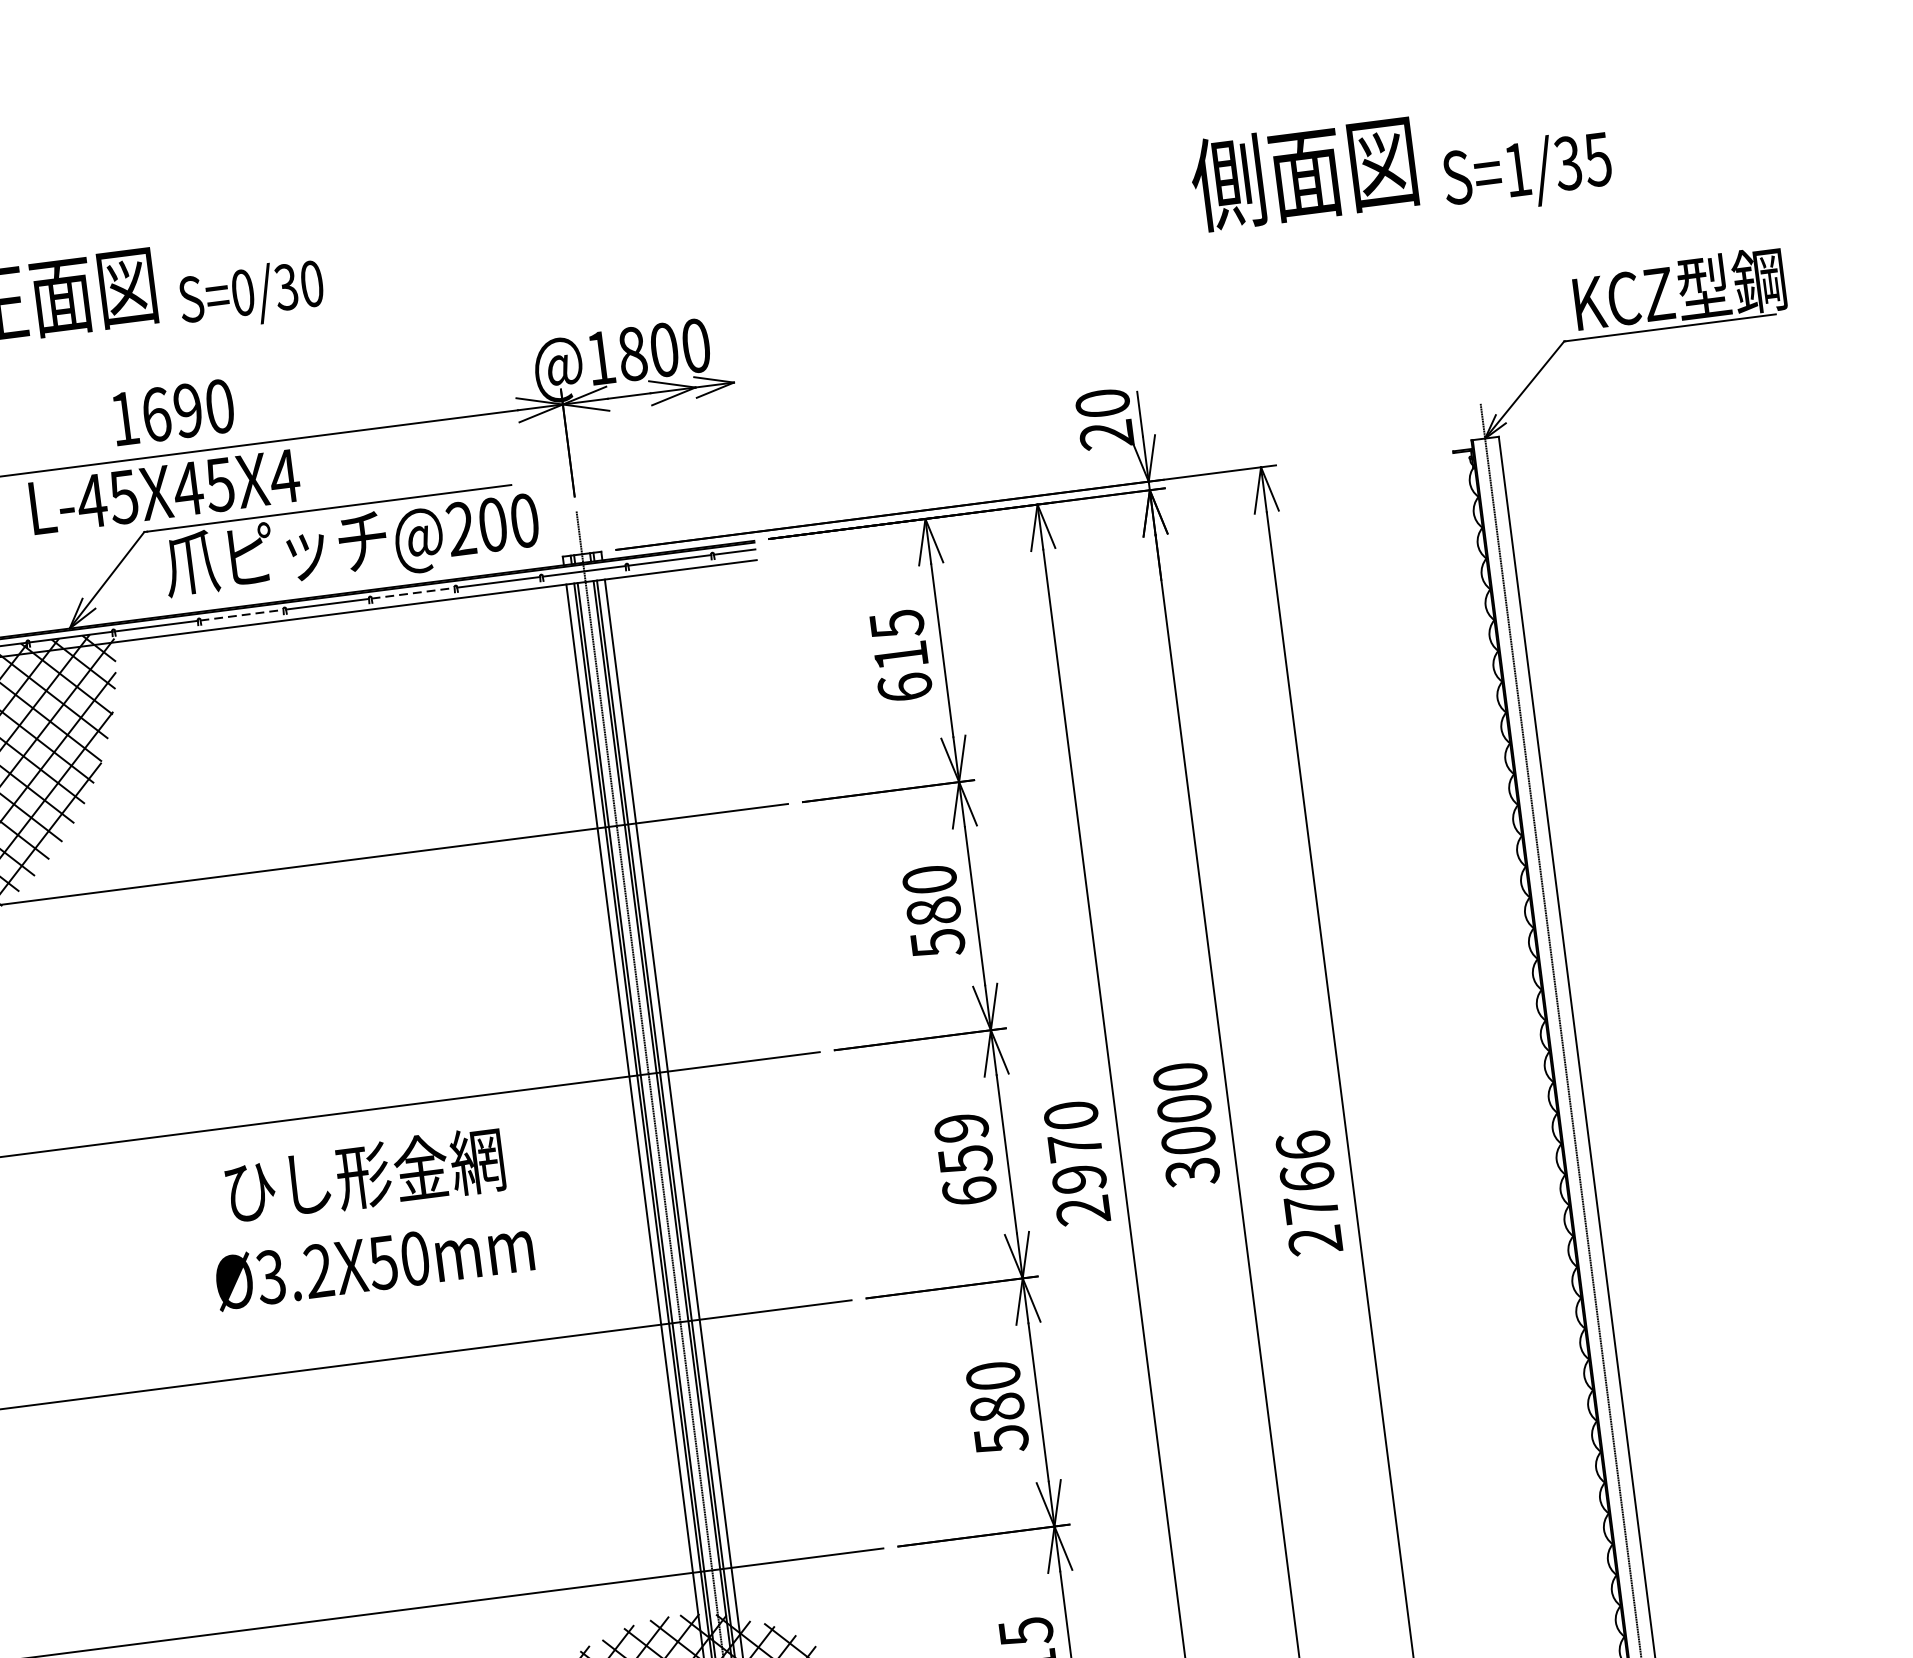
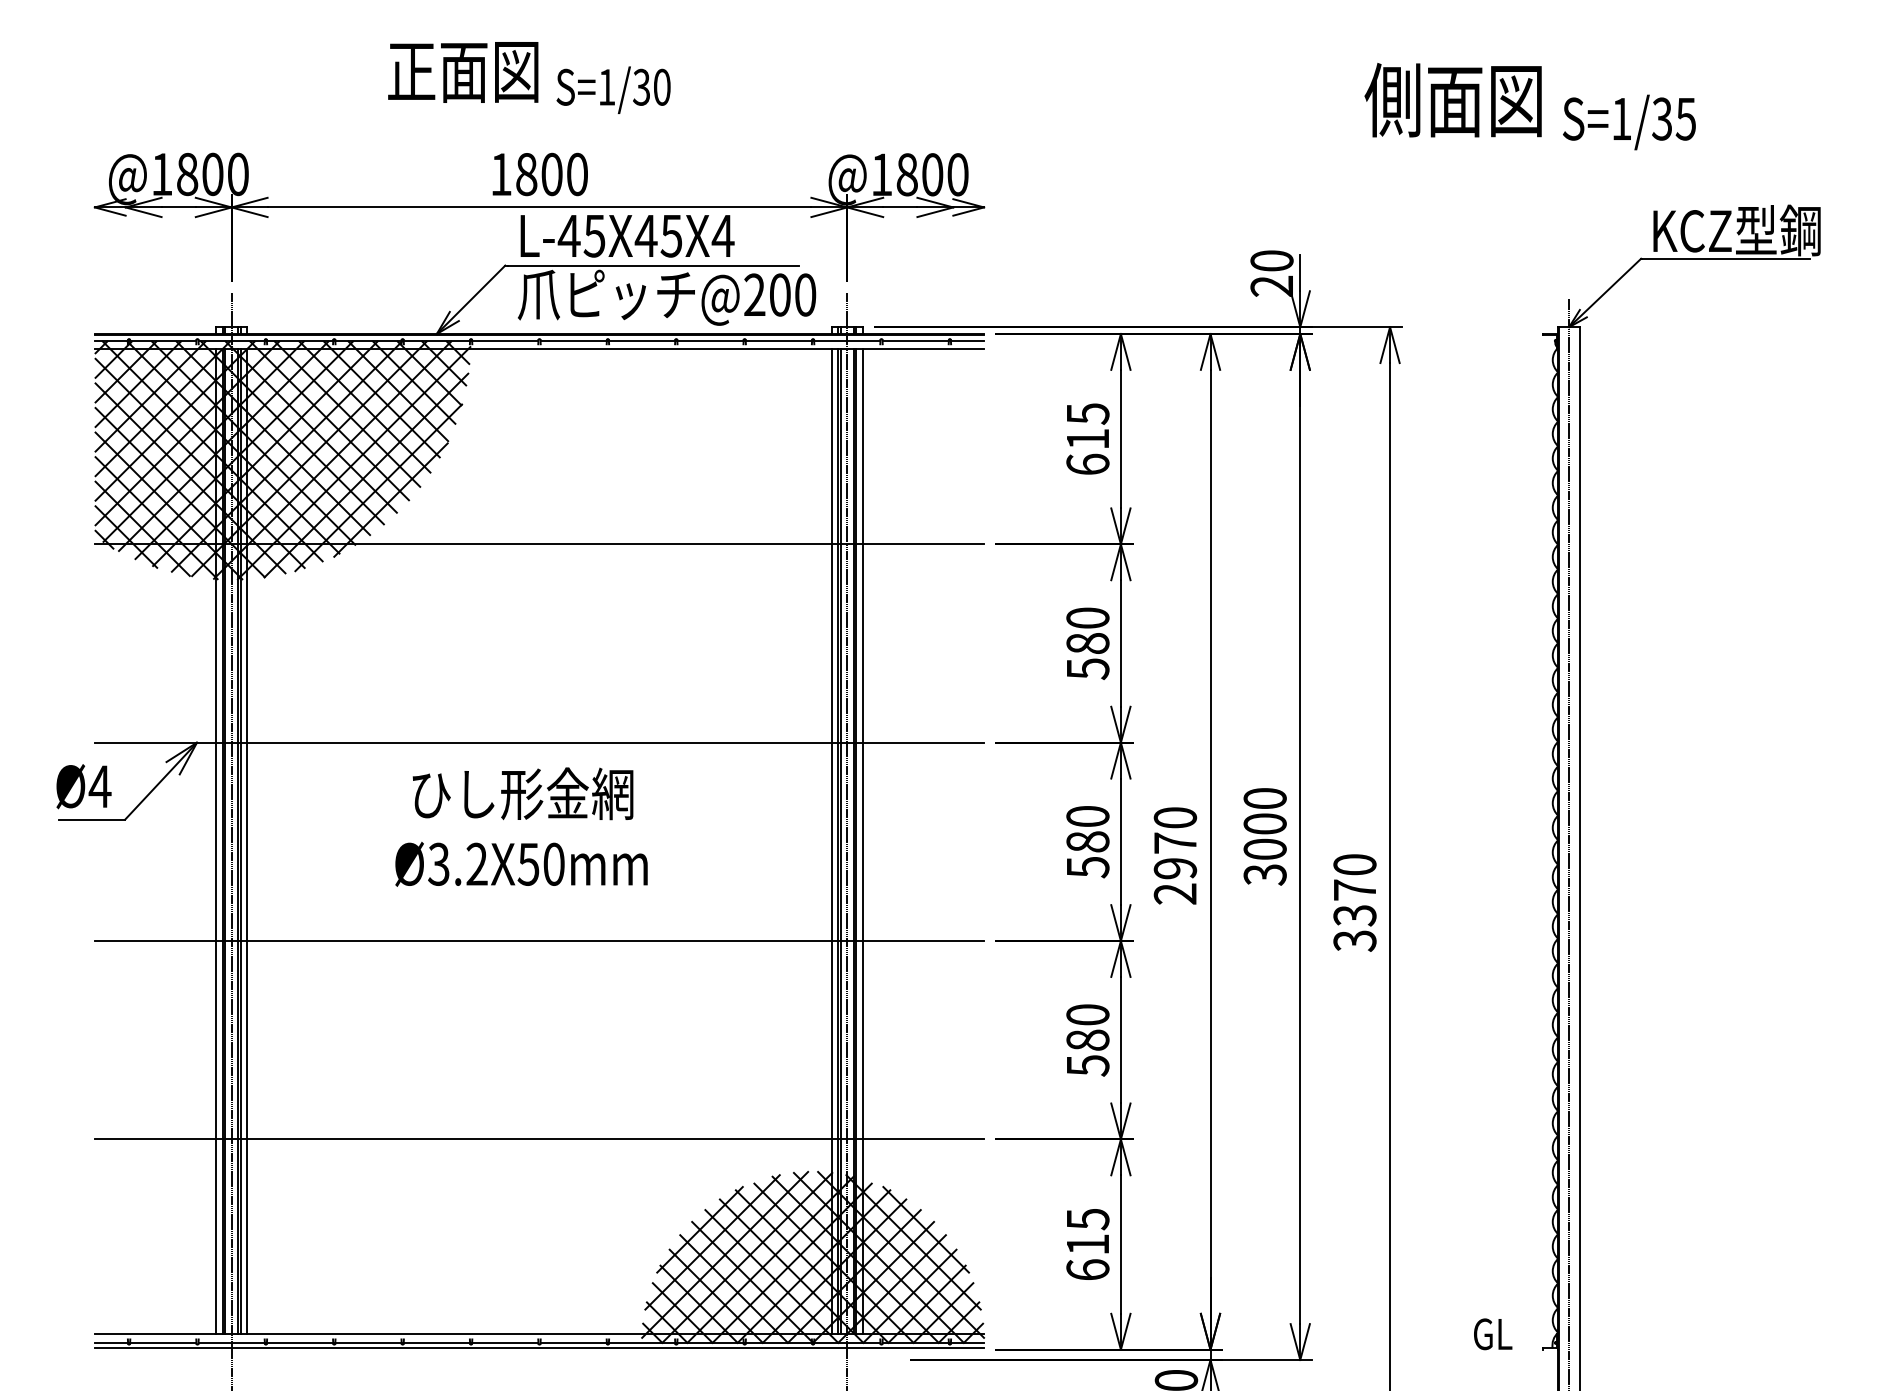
text: (242, 291) -> (606, 86), S=0/30 -> S=1/30
text: (172, 412) -> (539, 174), 1690 -> 1800
text: (164, 492) -> (627, 236), moved
line: (413, 592) -> (710, 340), dashed -> solid
line: (242, 614) -> (574, 340), dashed -> solid
text: (965, 1160) -> (1087, 842), 659 -> 580
text: (1308, 1192) -> (1354, 902), 2766 -> 3370
text: (368, 1216) -> (521, 826), moved

